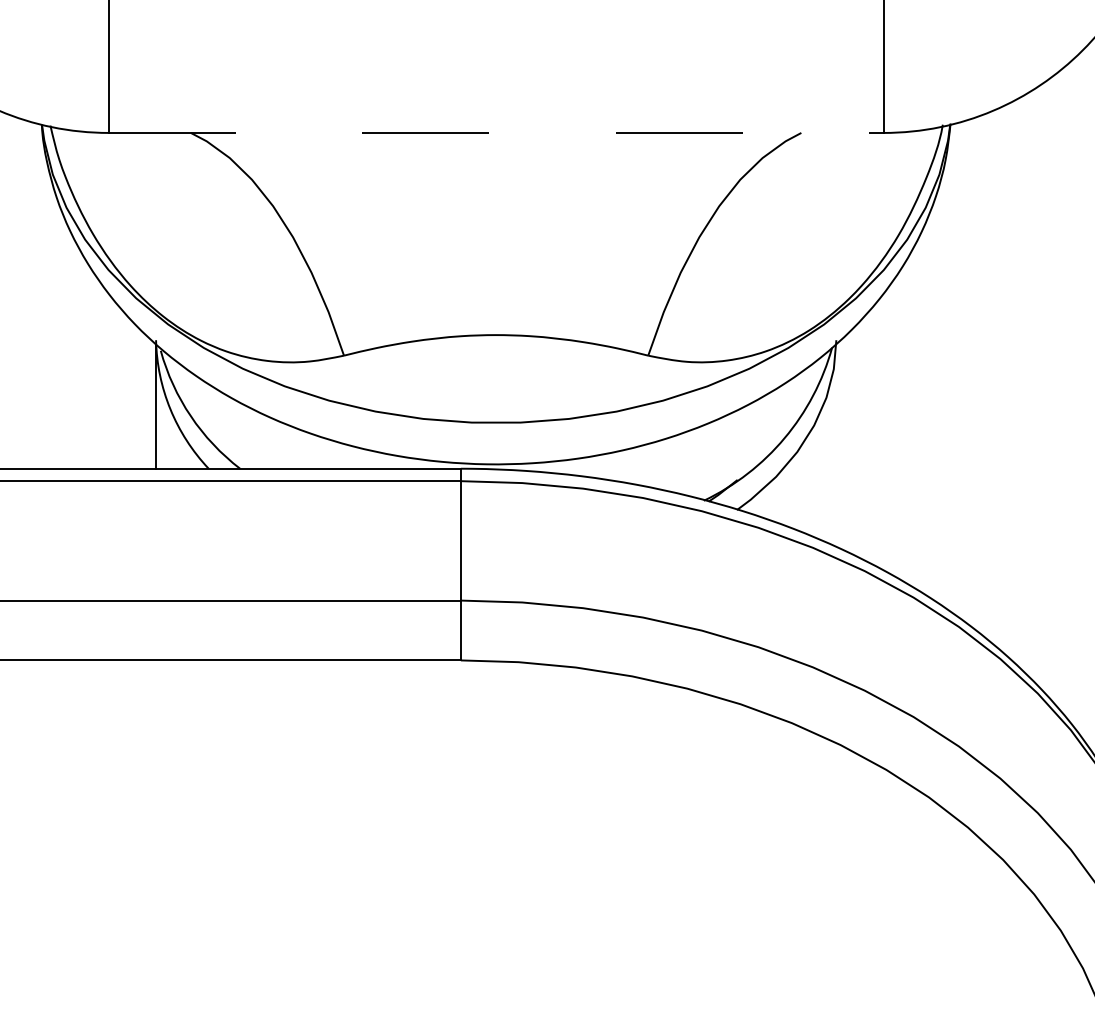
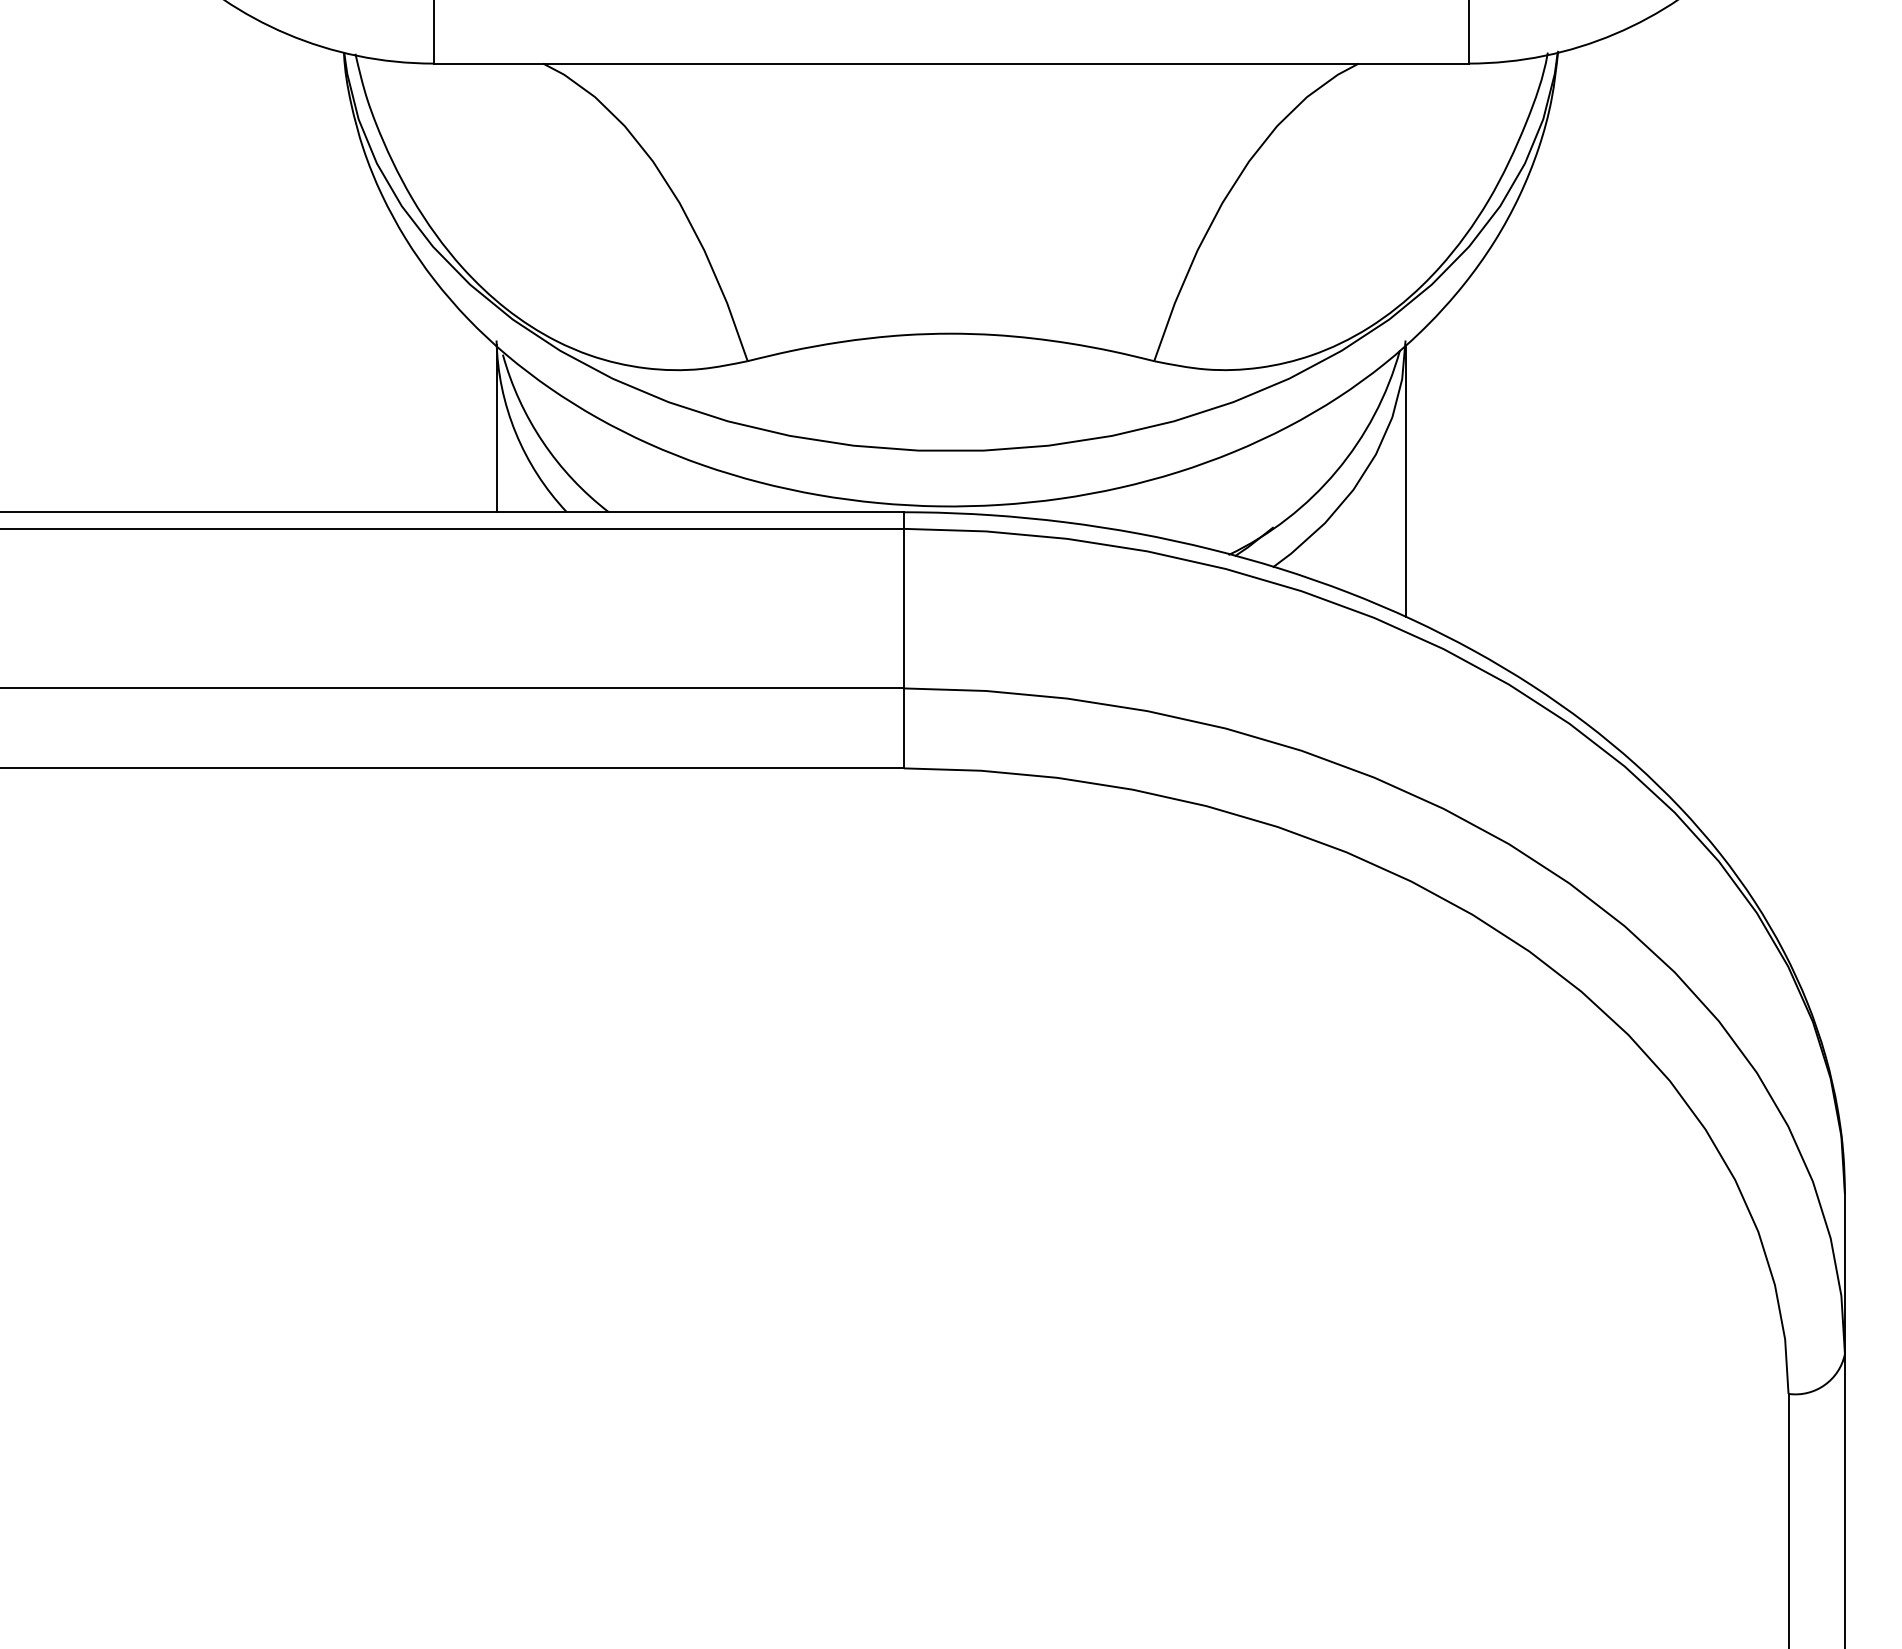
line: (496, 132) -> (951, 63), dashed -> solid
line: (836, 444) -> (1405, 480), added

